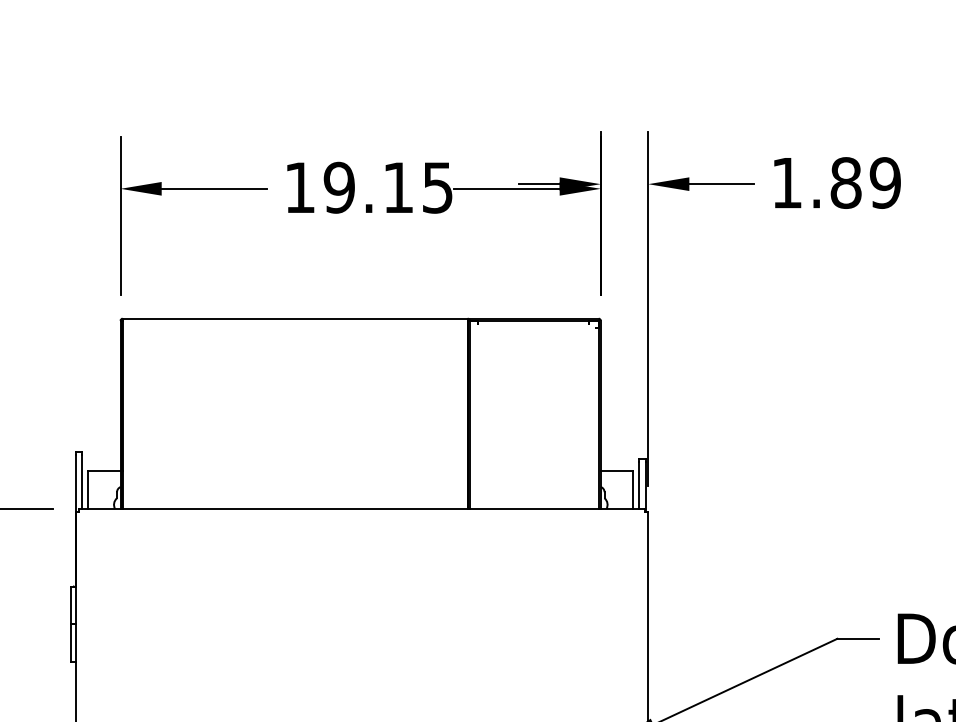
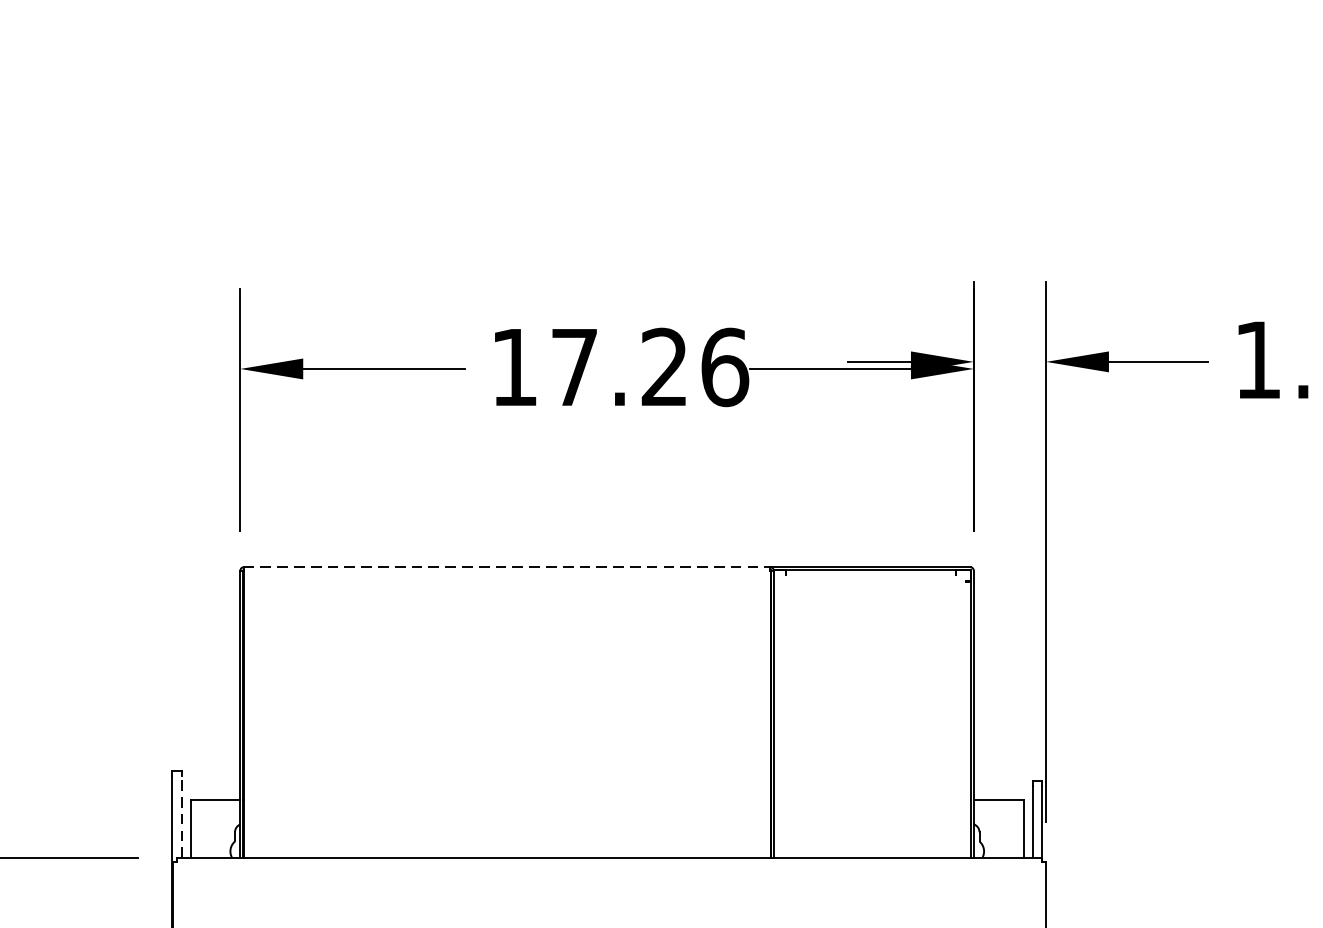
text: (388, 187) -> (649, 366), 19.15 -> 17.26
line: (295, 318) -> (507, 566), solid -> dashed
line: (82, 482) -> (182, 817), solid -> dashed

